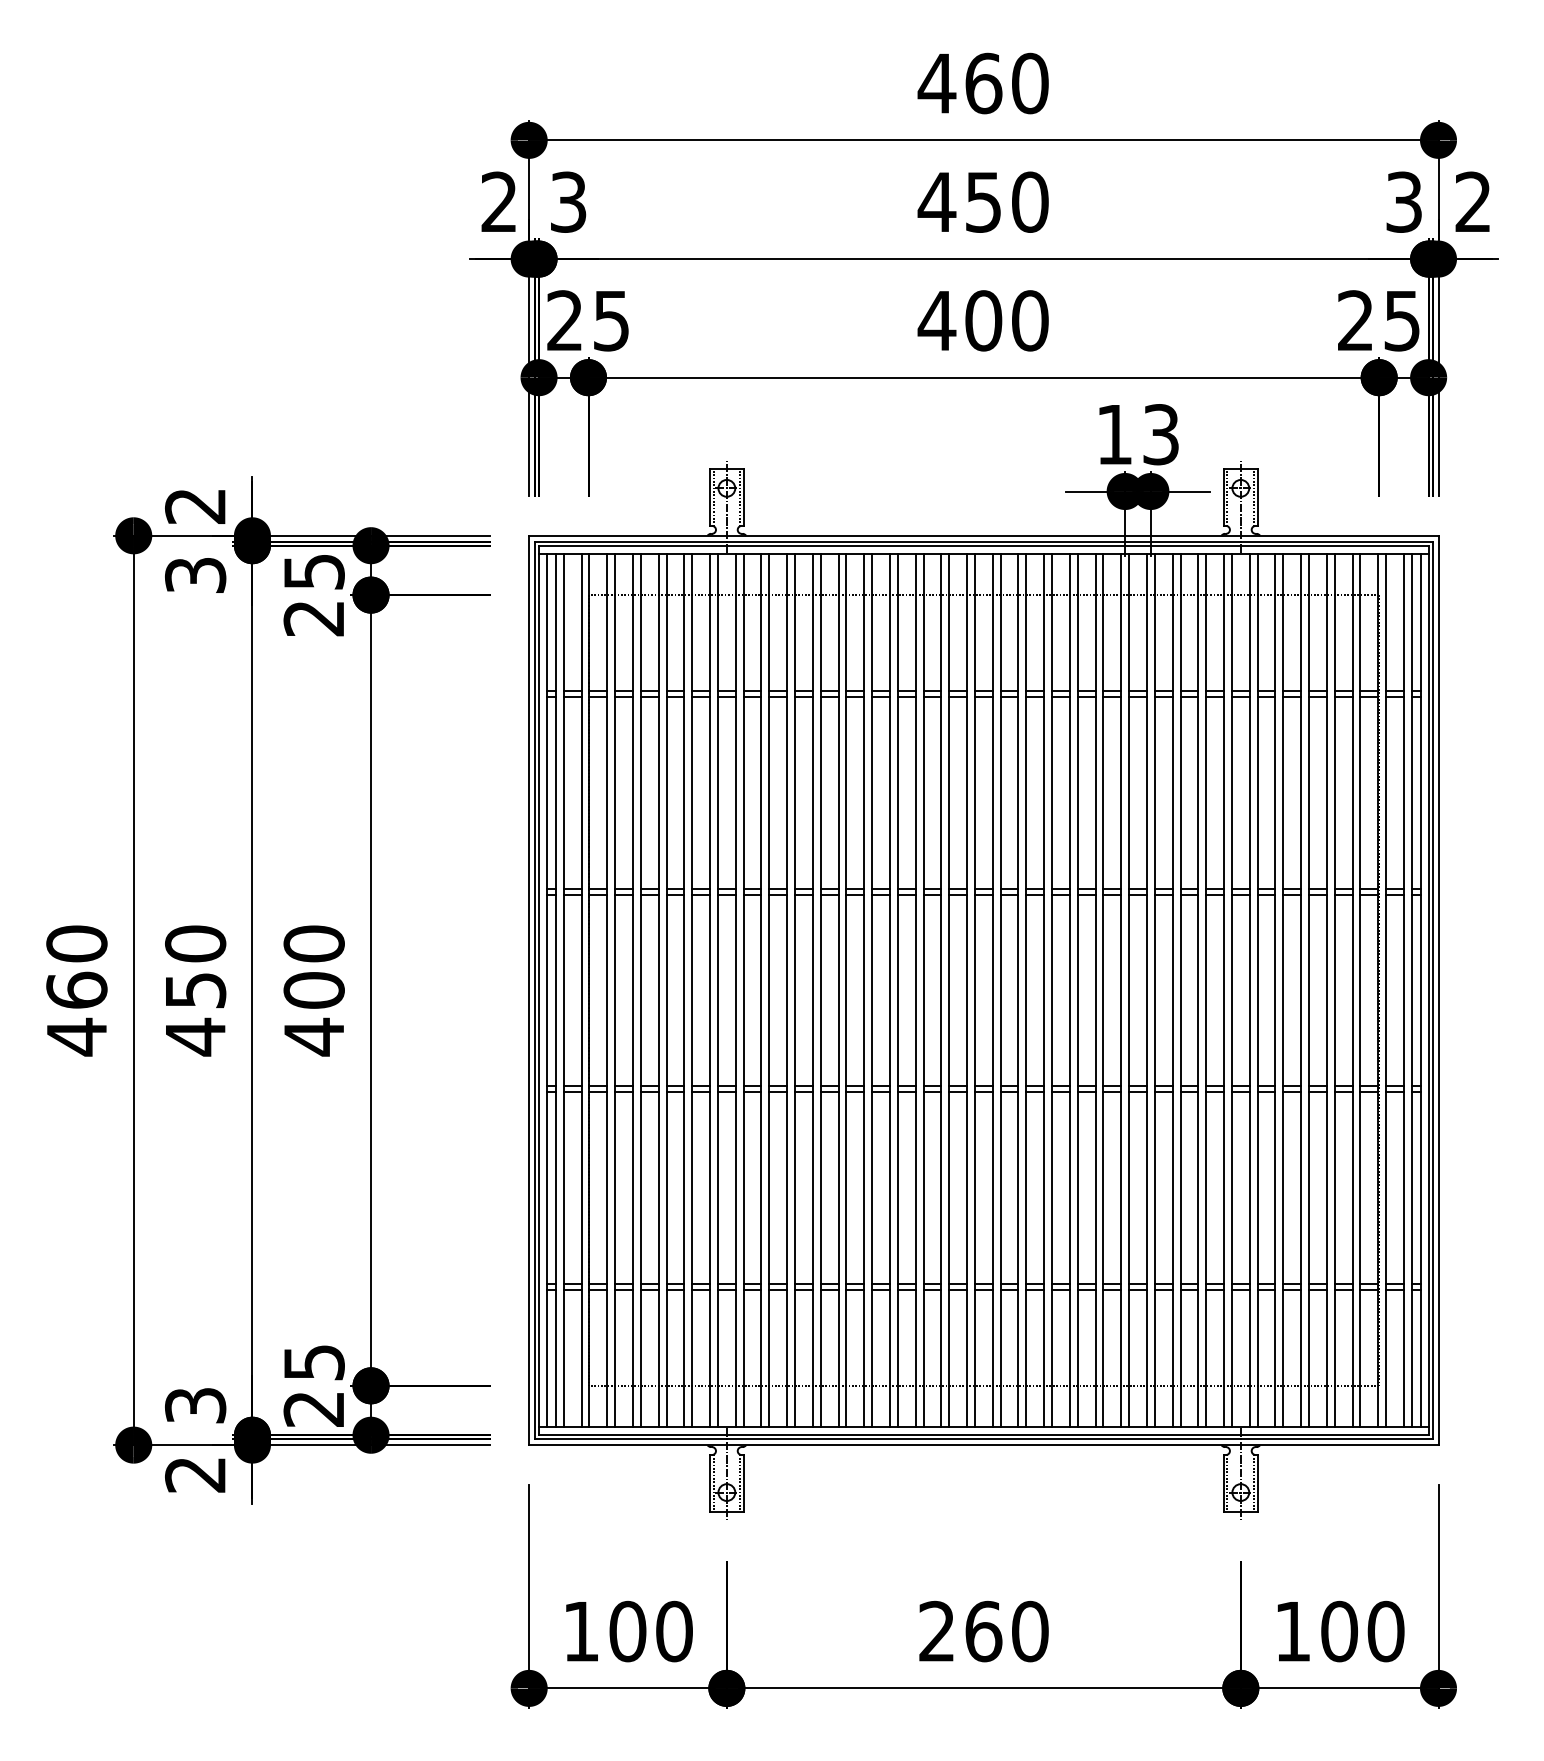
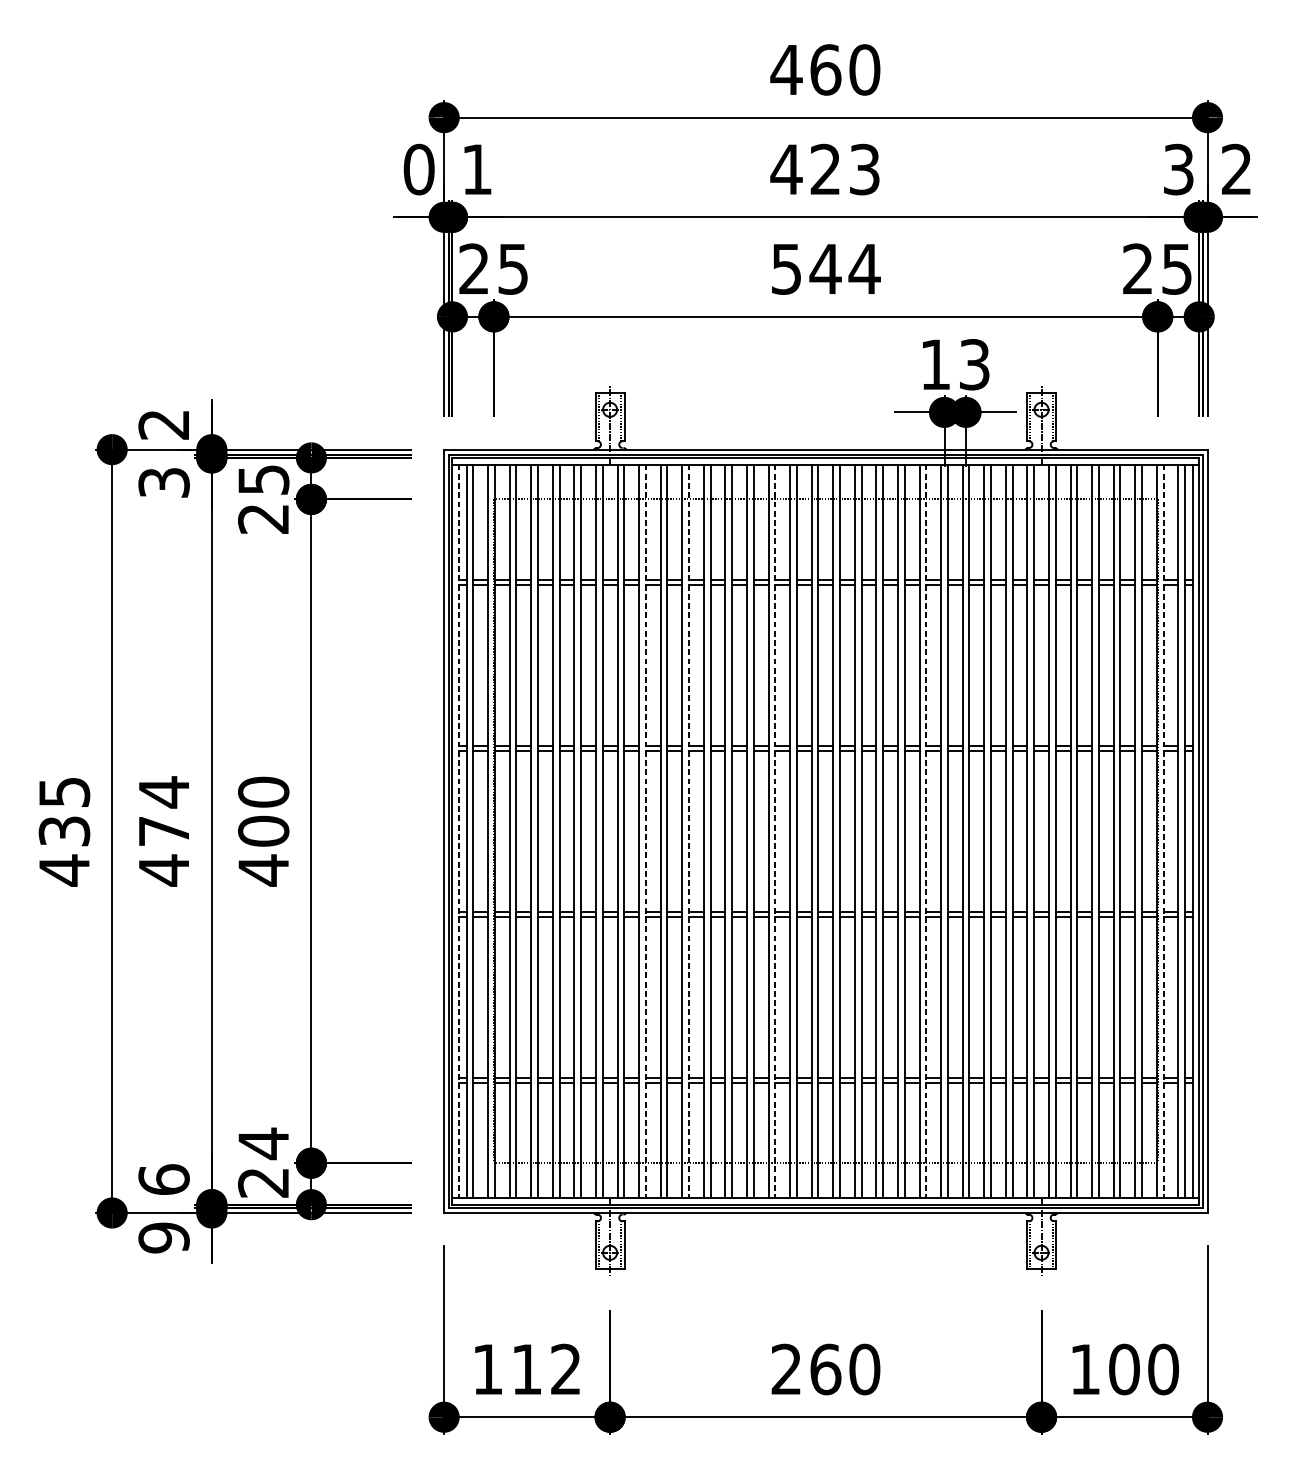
text: (499, 201) -> (419, 168), 2 -> 0
text: (568, 201) -> (477, 168), 3 -> 1
text: (1007, 201) -> (845, 168), 450 -> 423
text: (983, 320) -> (825, 268), 400 -> 544
text: (76, 966) -> (64, 811), 460 -> 435
text: (195, 966) -> (164, 811), 450 -> 474
line: (546, 990) -> (458, 831), solid -> dashed
line: (769, 990) -> (645, 831), solid -> dashed
line: (820, 990) -> (688, 831), solid -> dashed
line: (923, 990) -> (775, 831), solid -> dashed
line: (1103, 990) -> (926, 831), solid -> dashed
line: (1386, 990) -> (1163, 831), solid -> dashed
text: (314, 1362) -> (263, 1143), 25 -> 24
text: (195, 1404) -> (164, 1178), 3 -> 6
text: (195, 1474) -> (164, 1237), 2 -> 9
text: (650, 1631) -> (546, 1369), 100 -> 112

